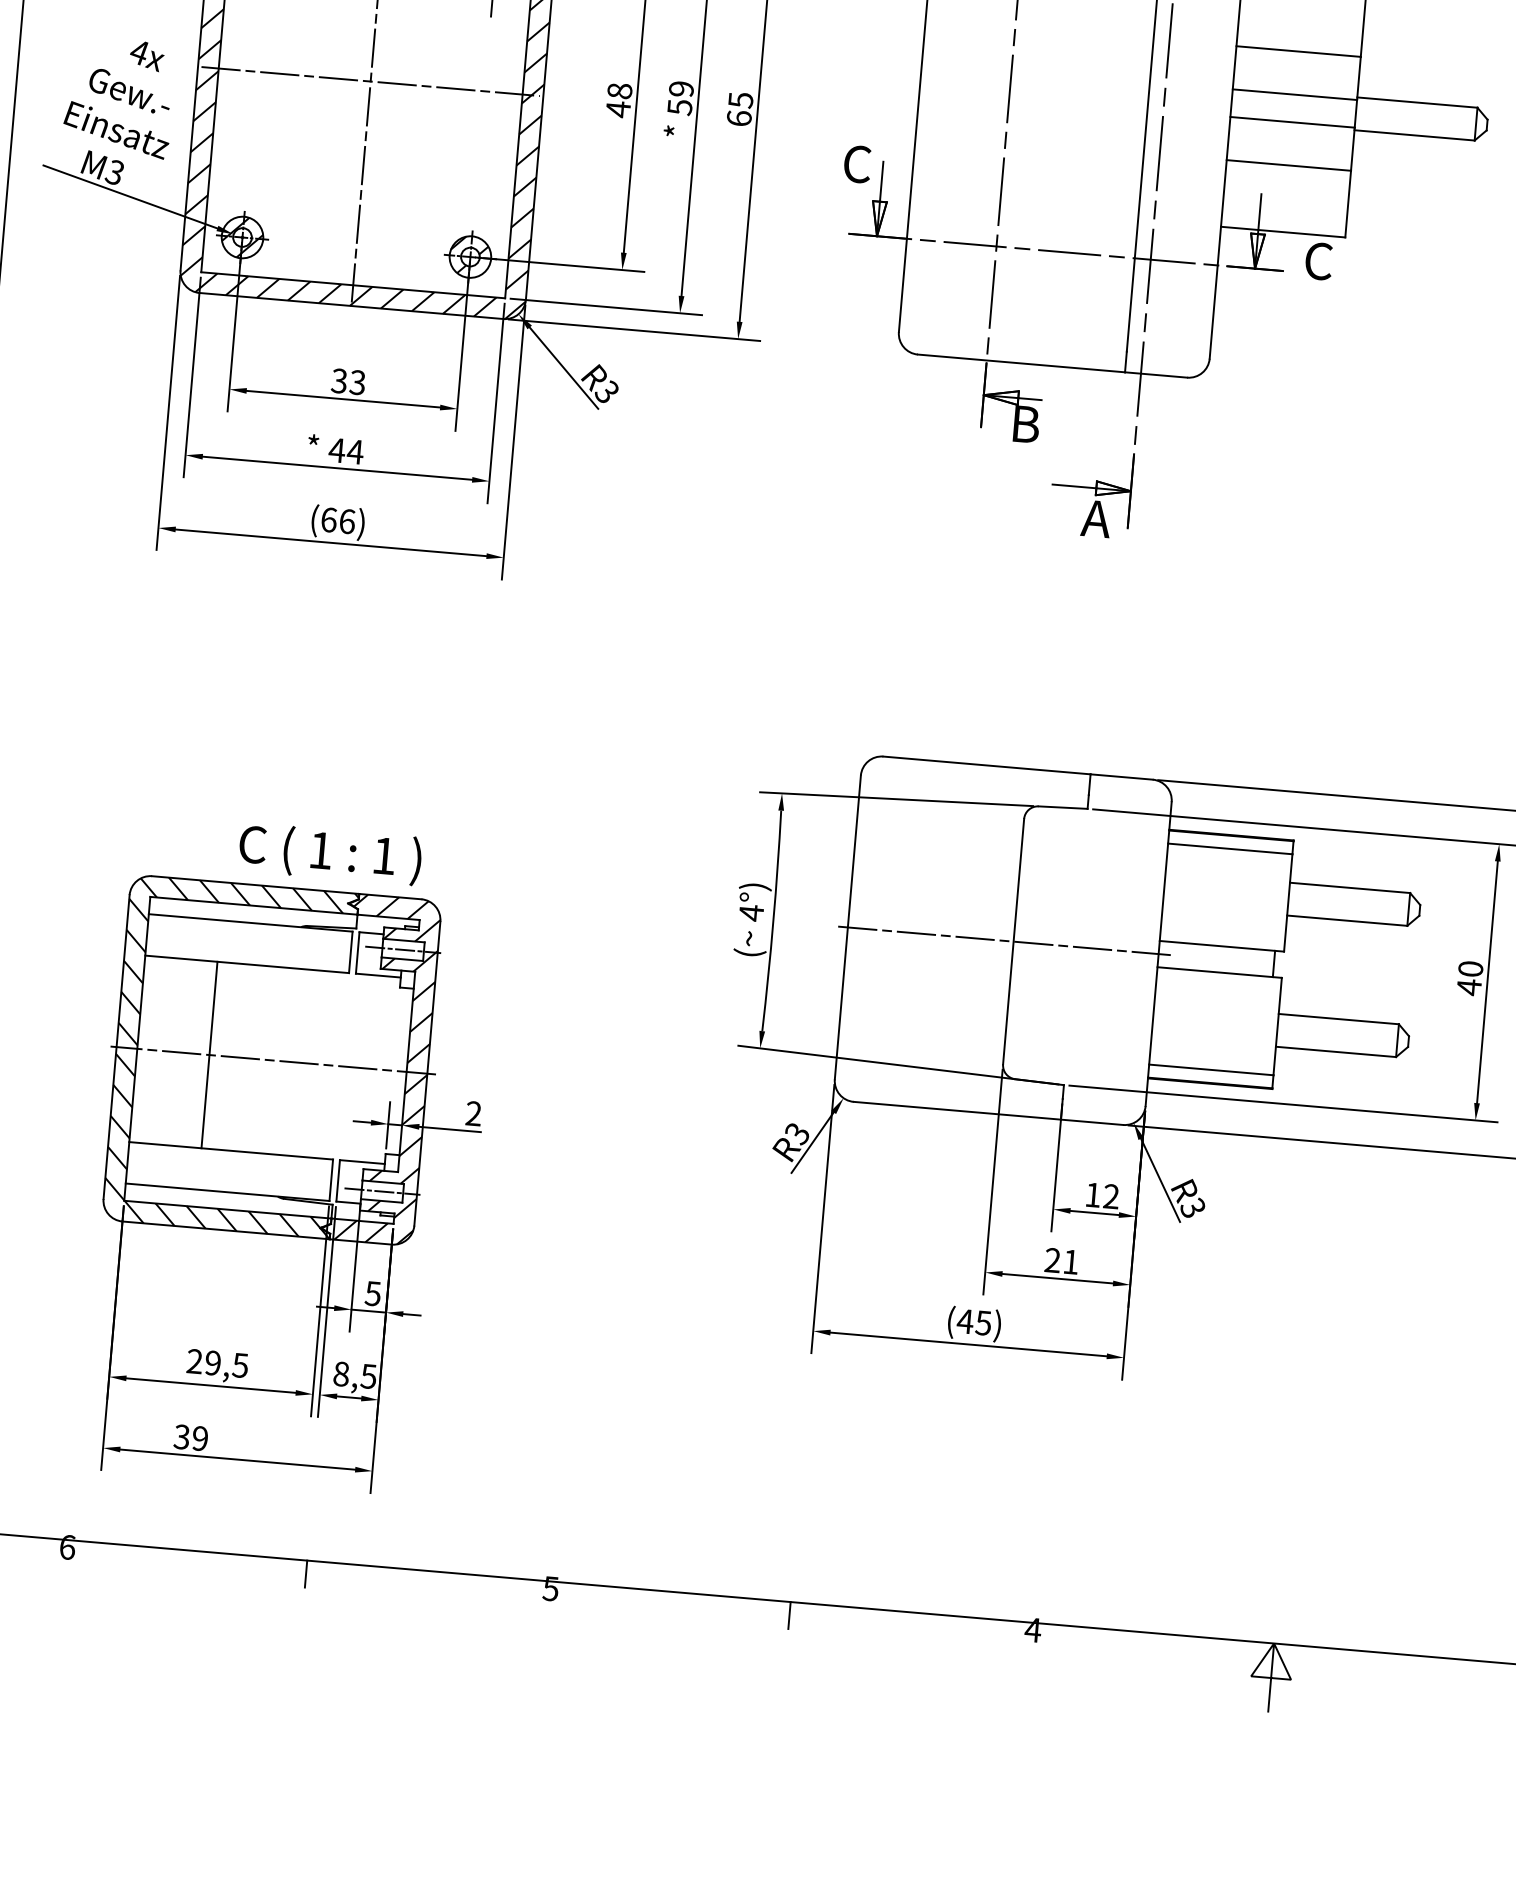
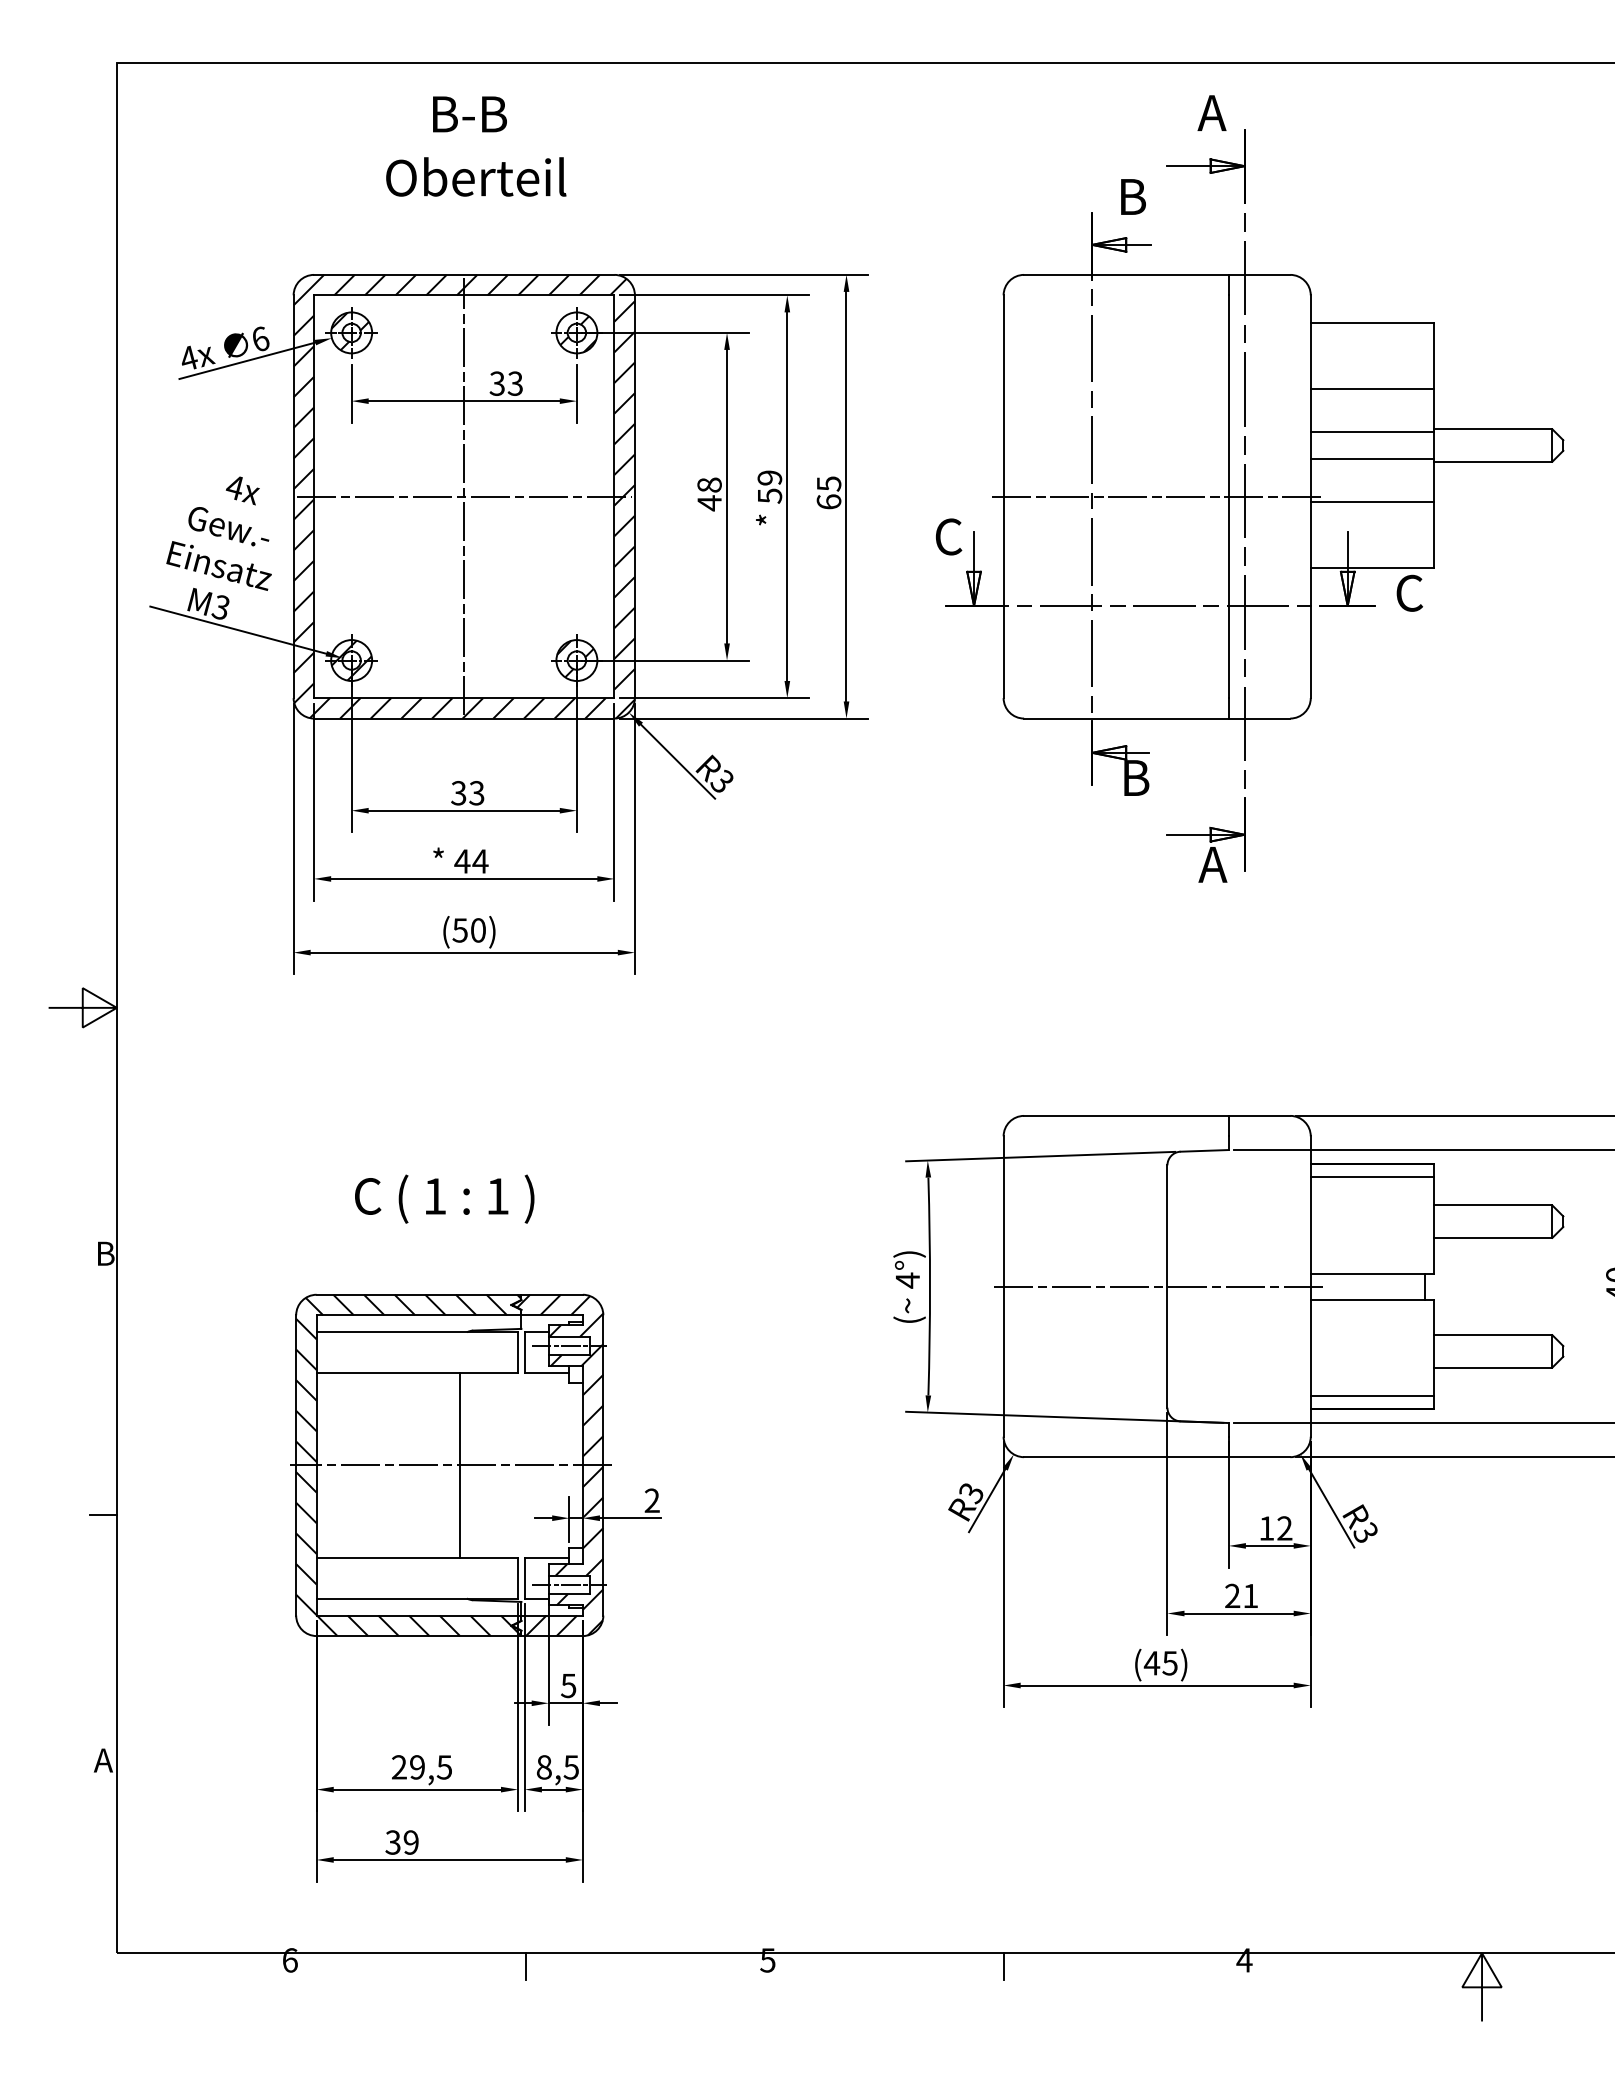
line: (1071, 141) -> (1156, 496), added
text: (338, 520) -> (469, 930), (66) -> (50)
text: (330, 853) -> (444, 1198), moved
line: (209, 1055) -> (460, 1465), moved

